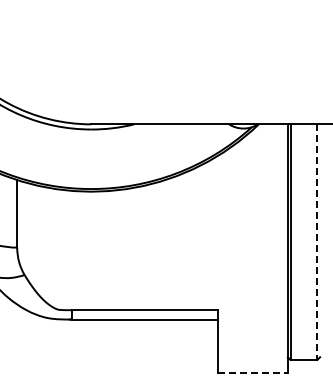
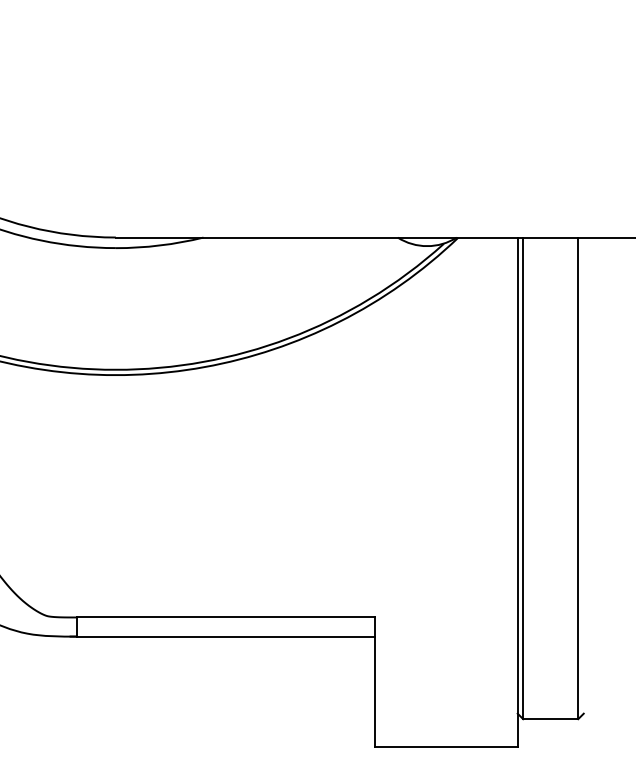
line: (317, 242) -> (578, 479), dashed -> solid
line: (253, 373) -> (447, 746), dashed -> solid

